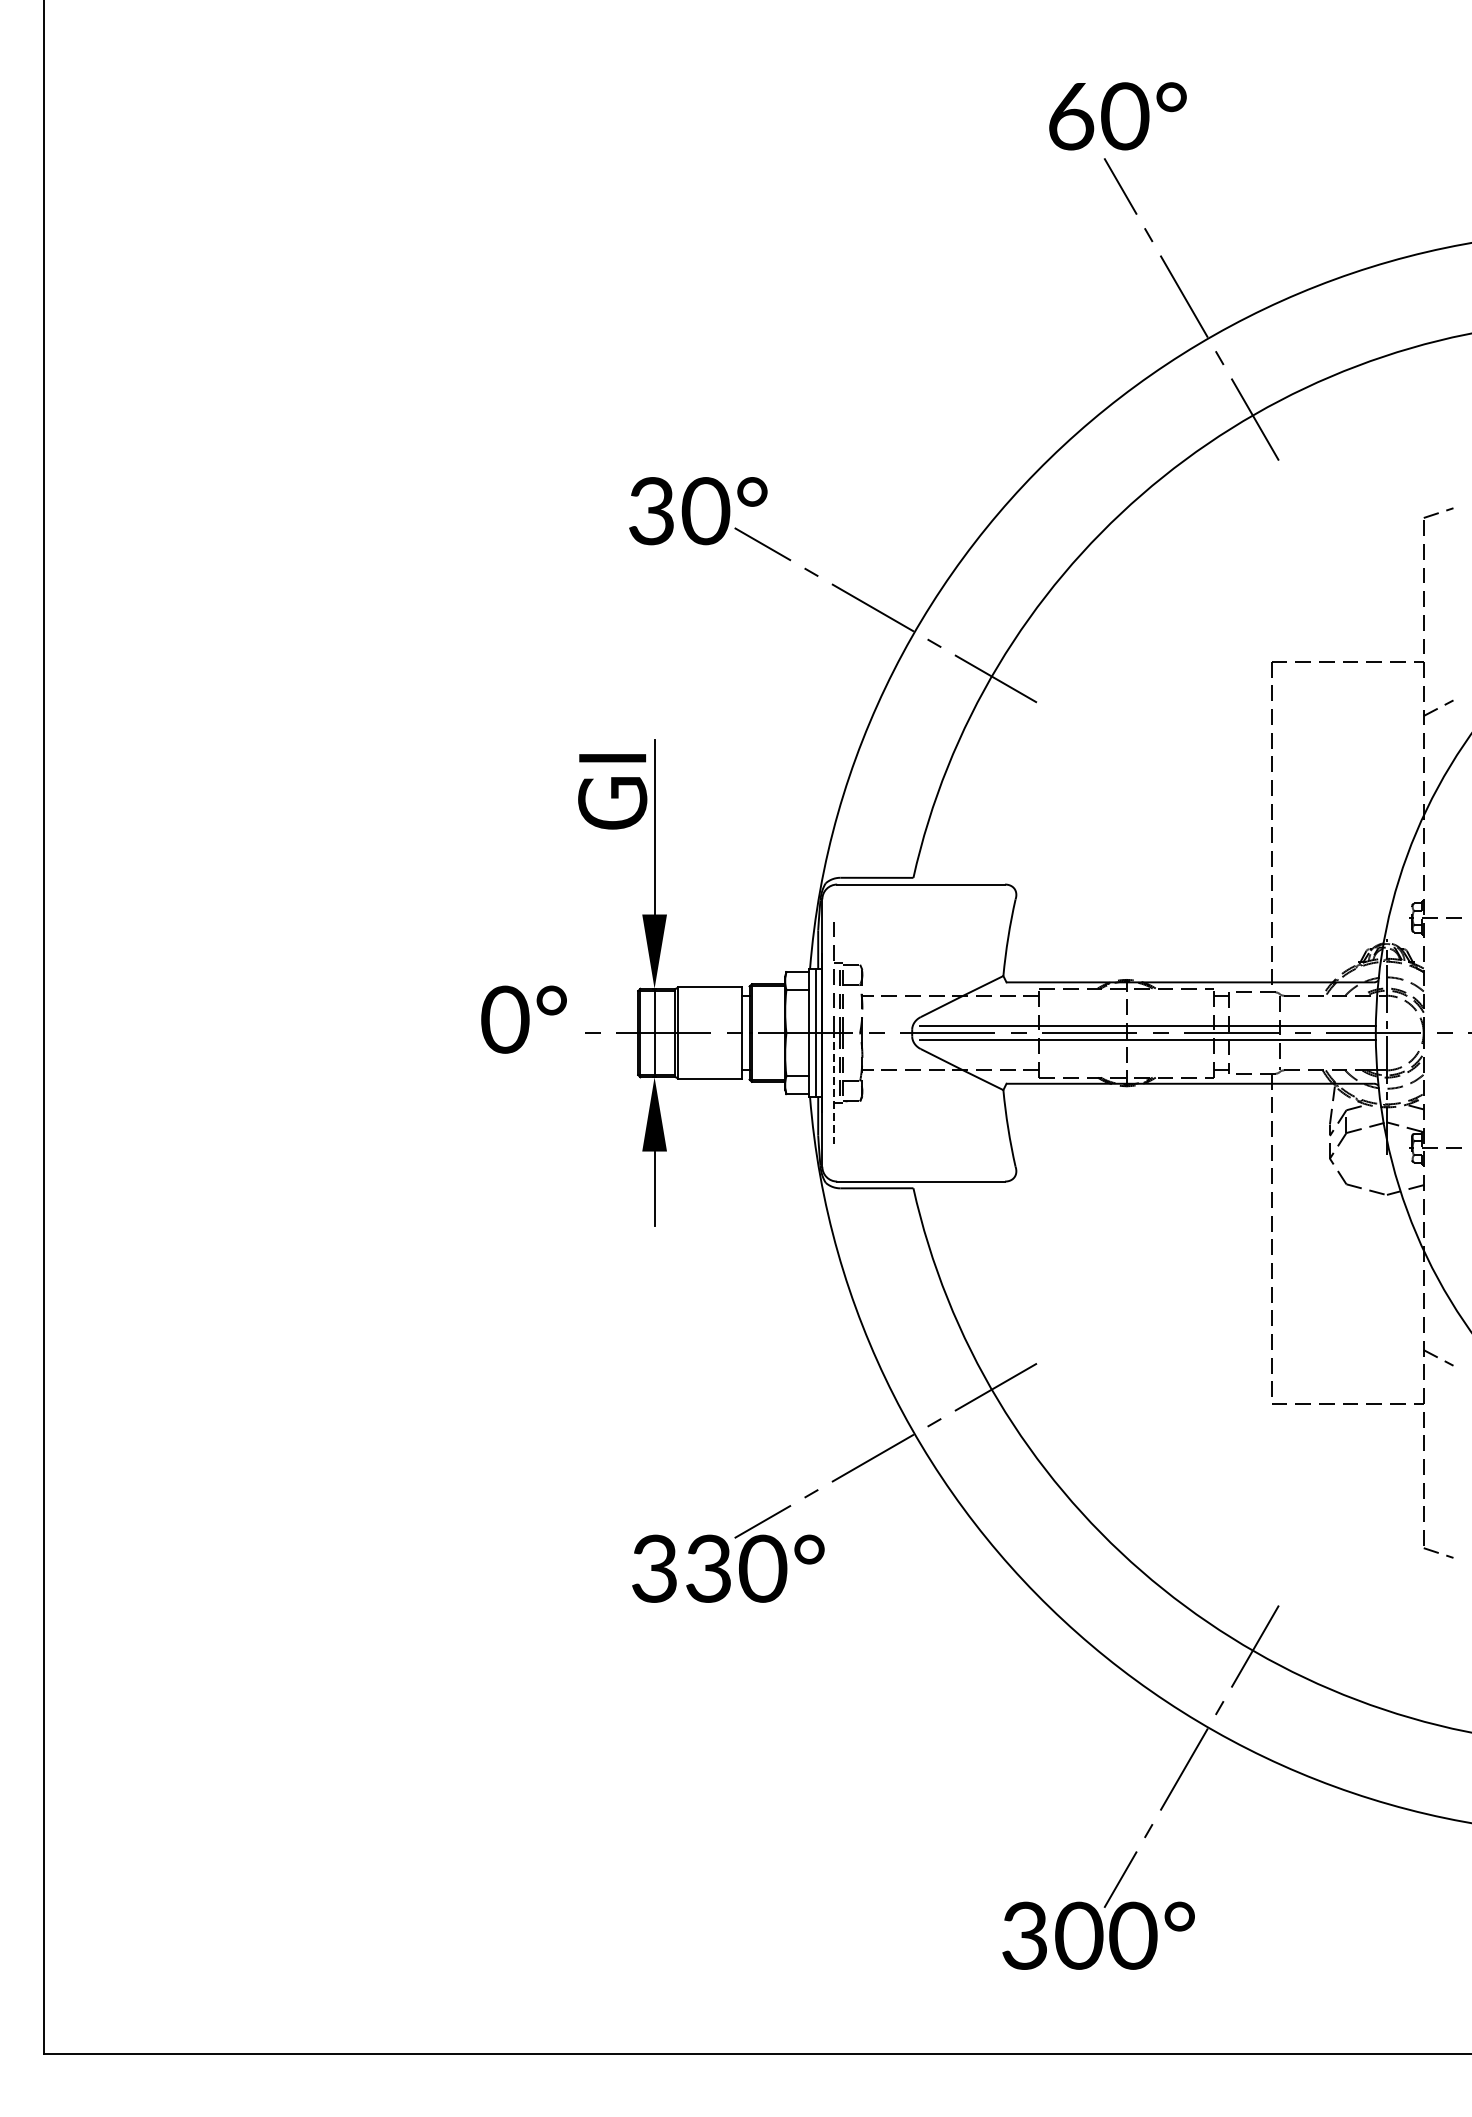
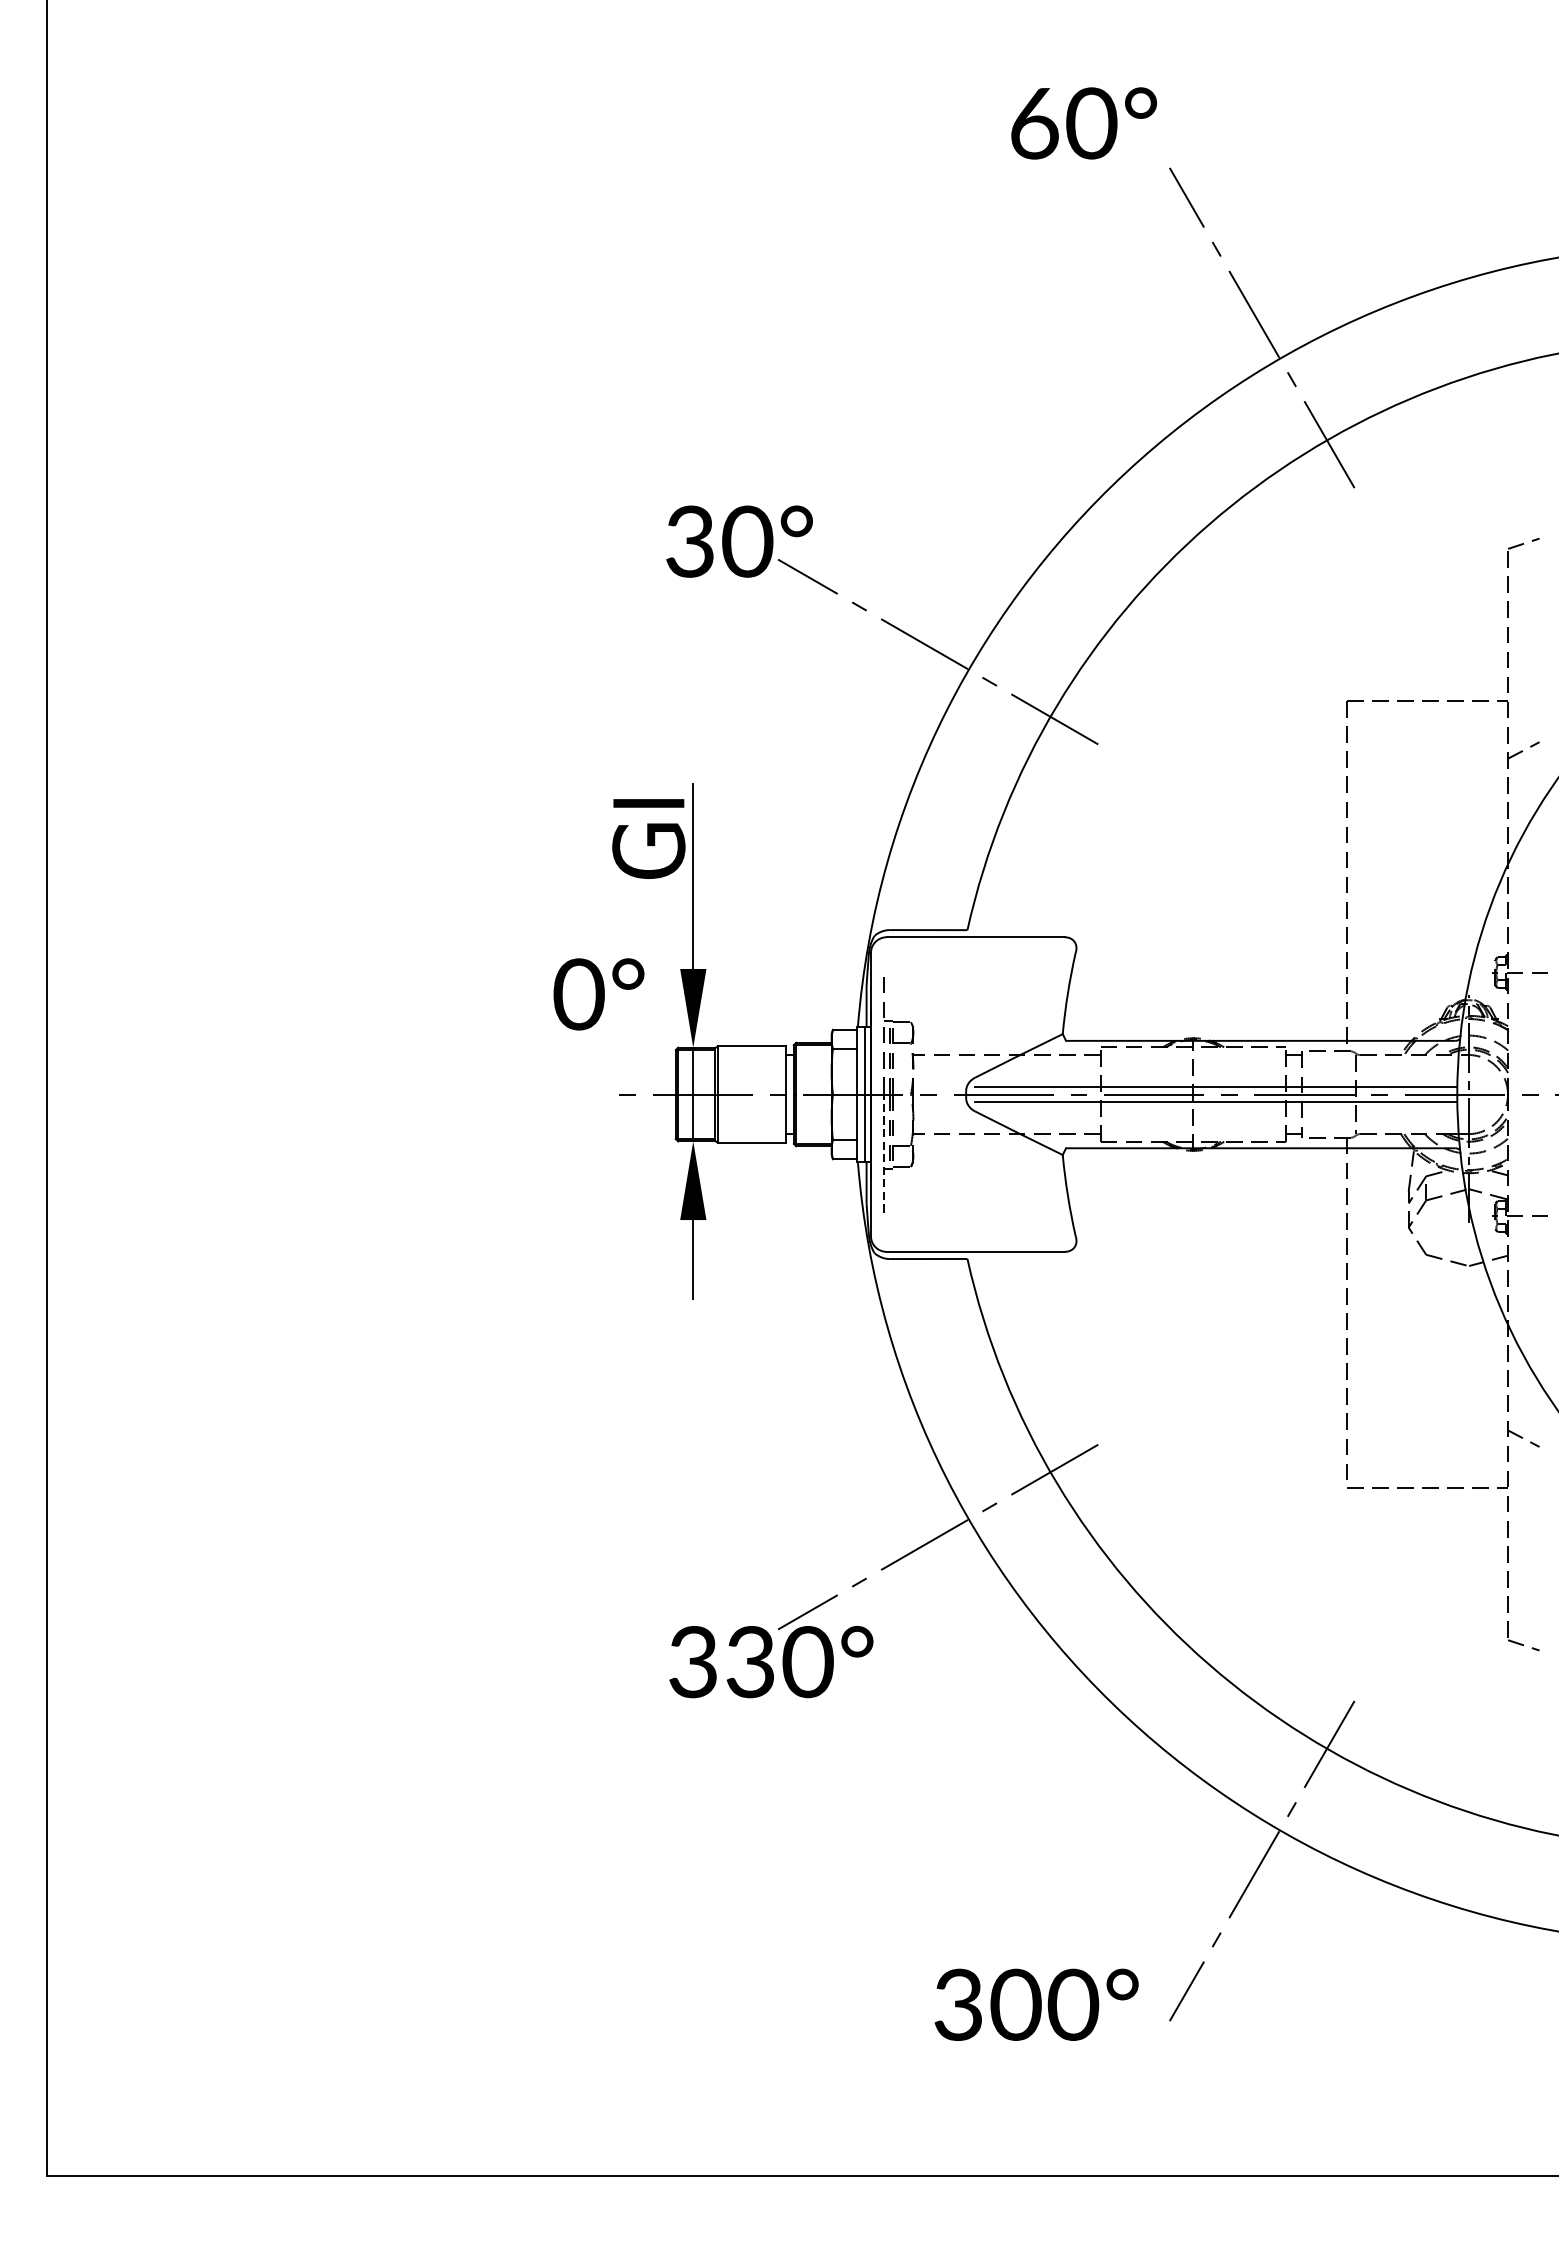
text: (1118, 116) -> (1084, 123), moved
text: (523, 1019) -> (598, 994), moved
text: (1098, 1935) -> (1036, 2004), moved

